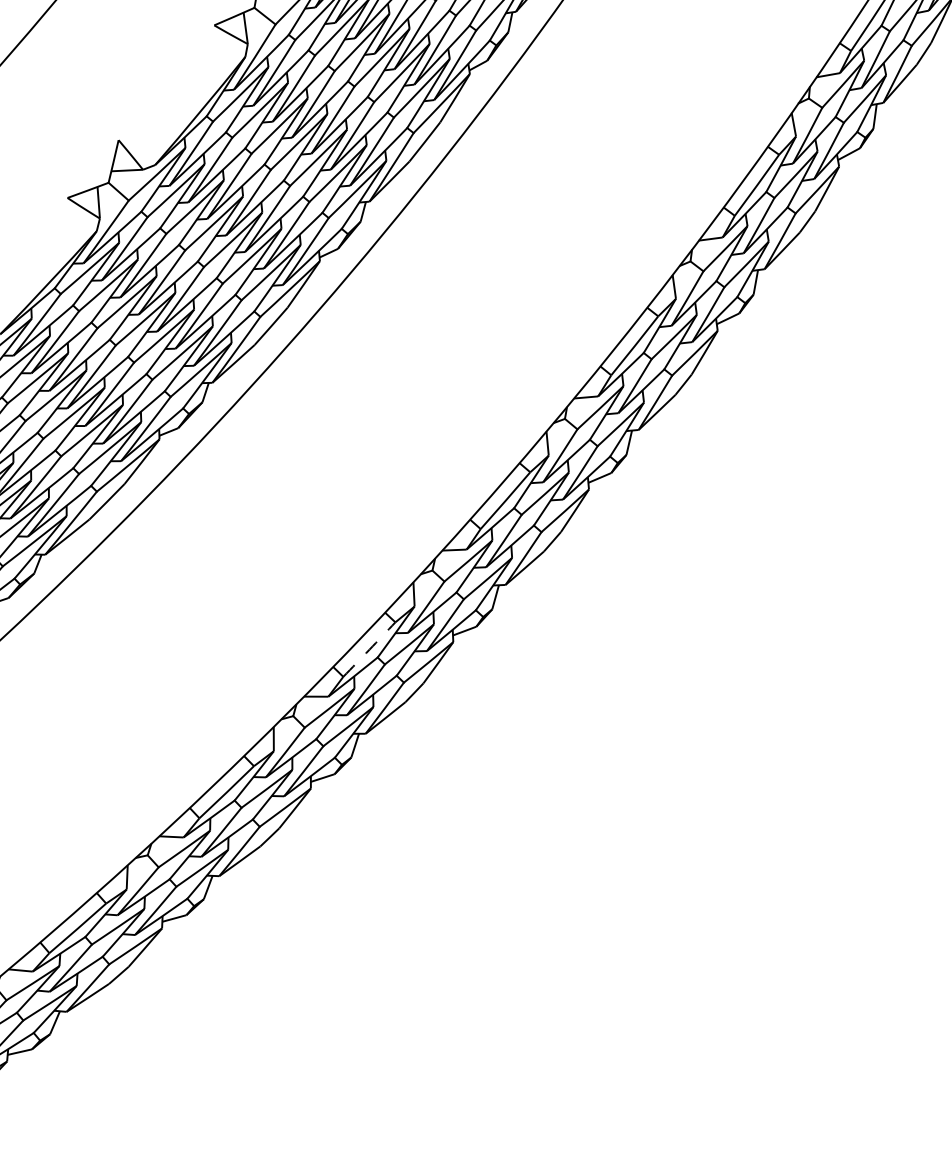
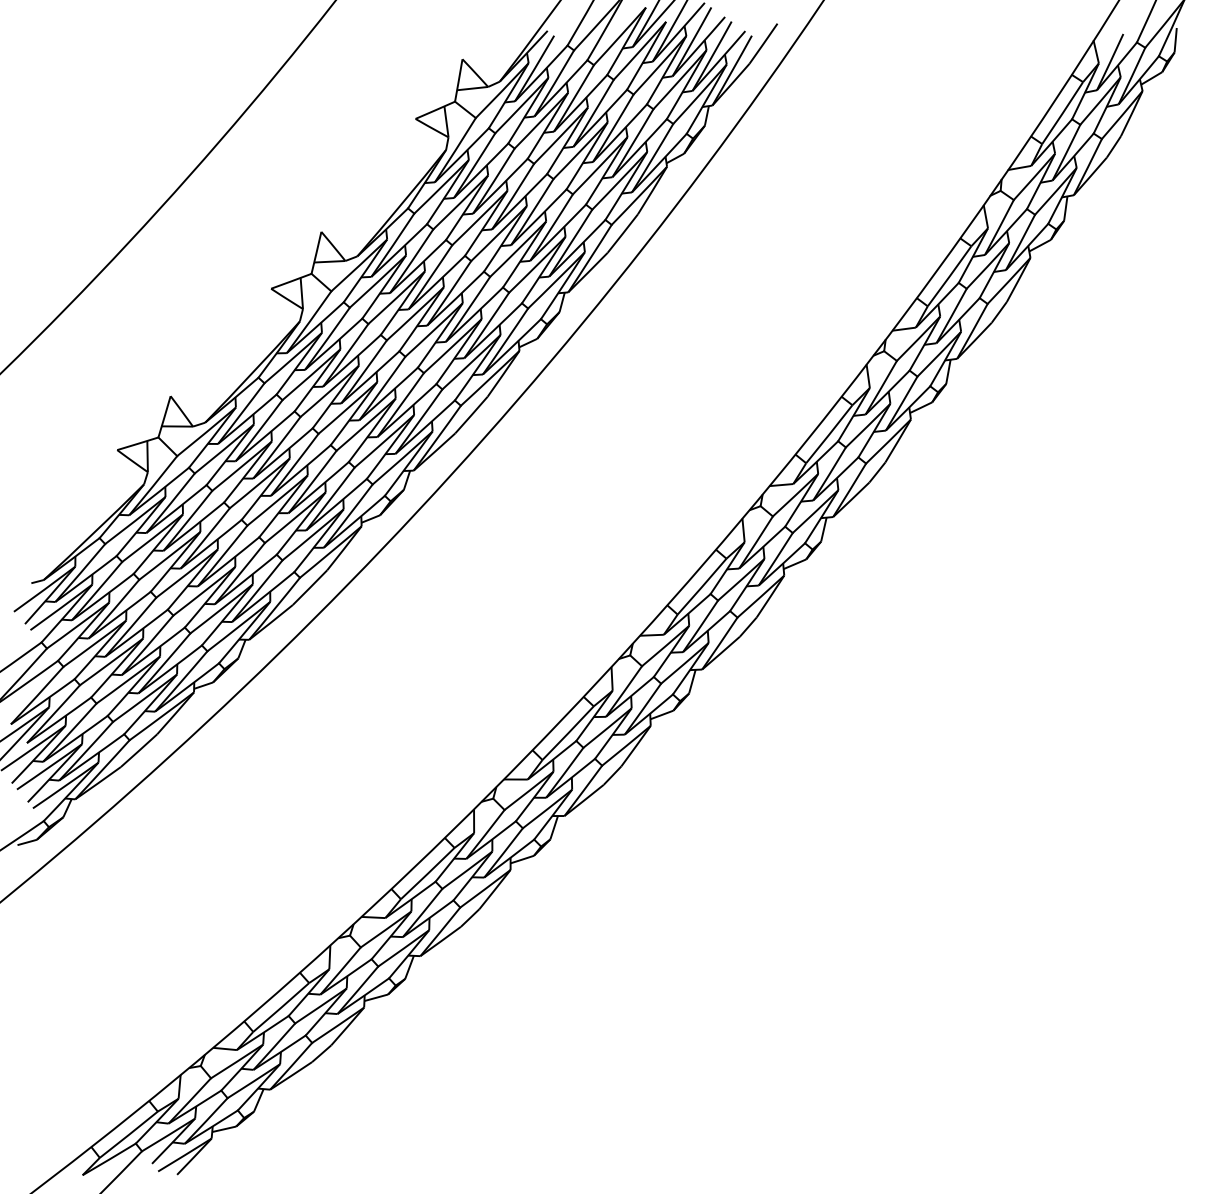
arc: (369, 649) -> (568, 733), dashed -> solid

